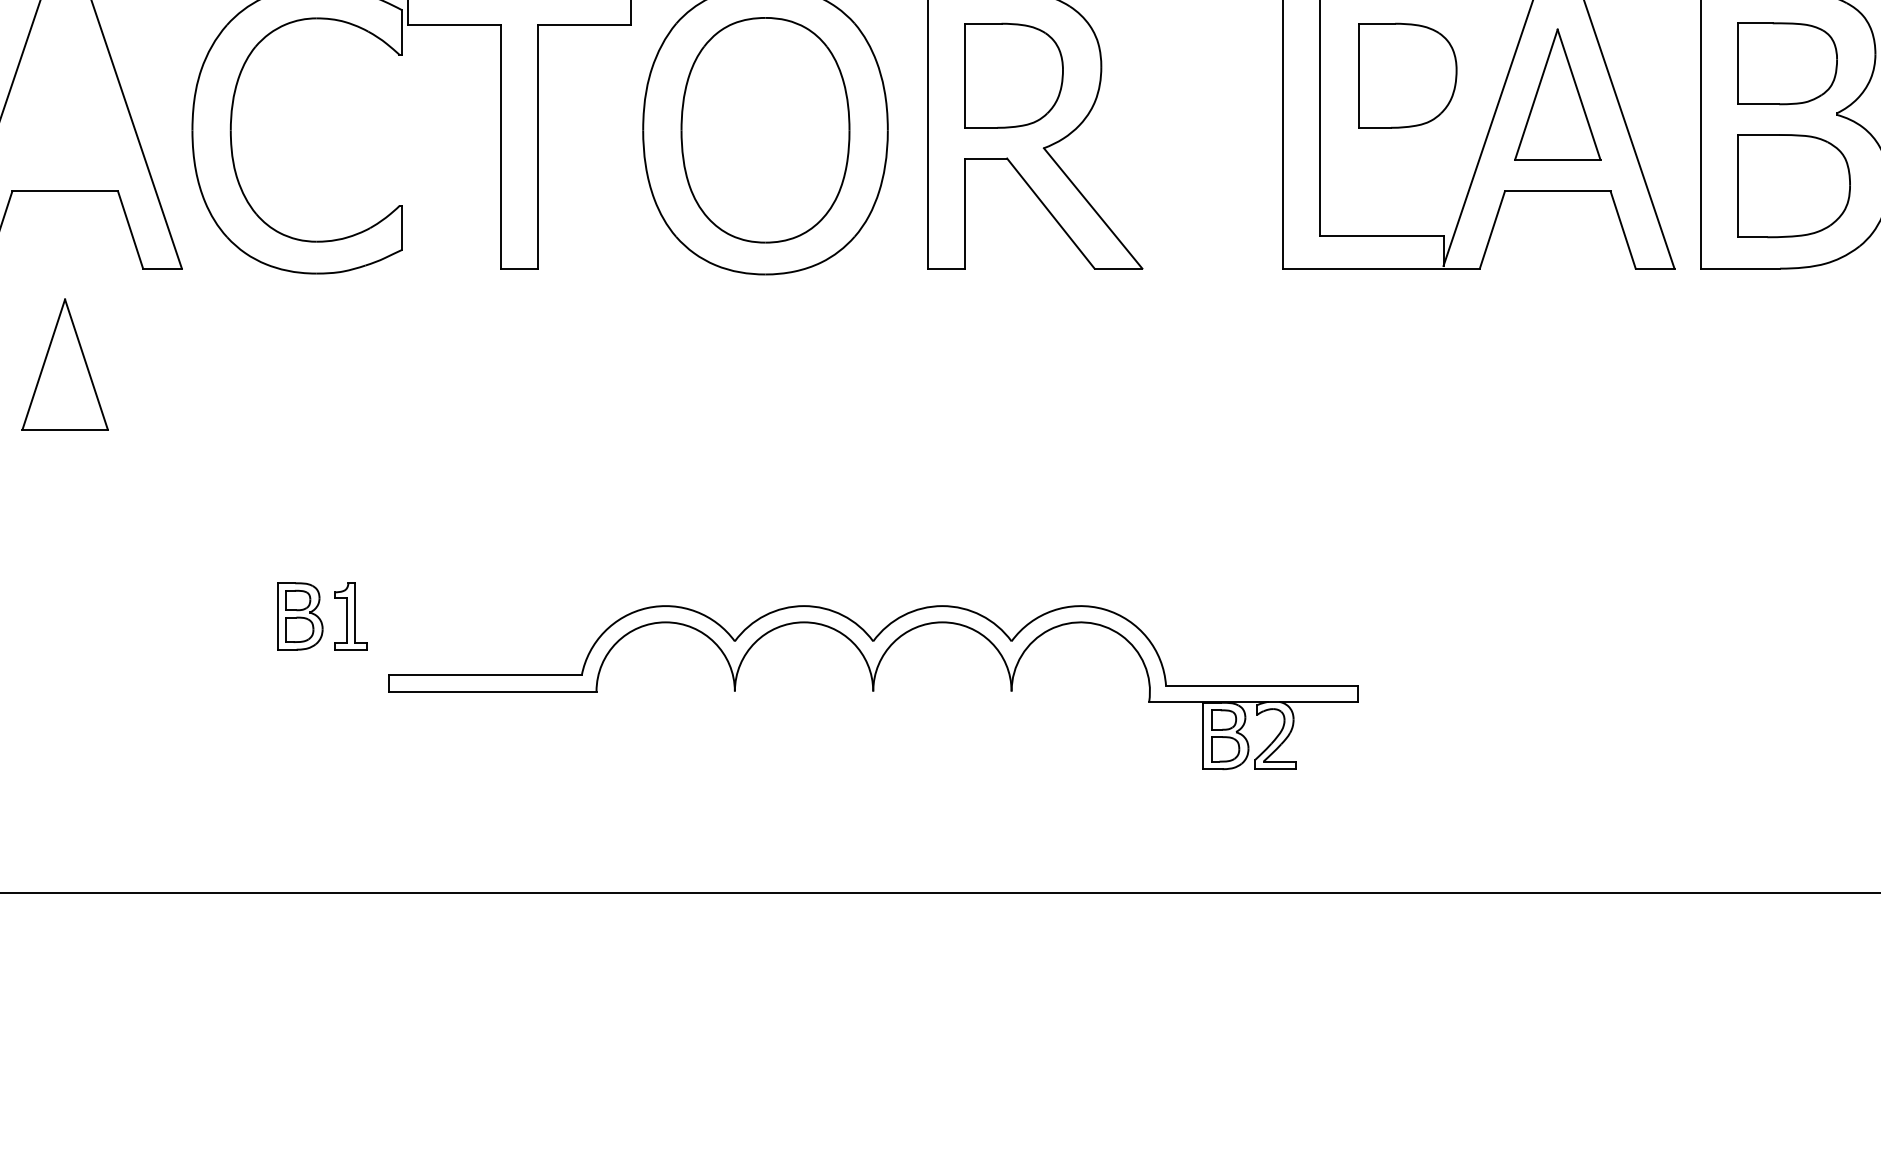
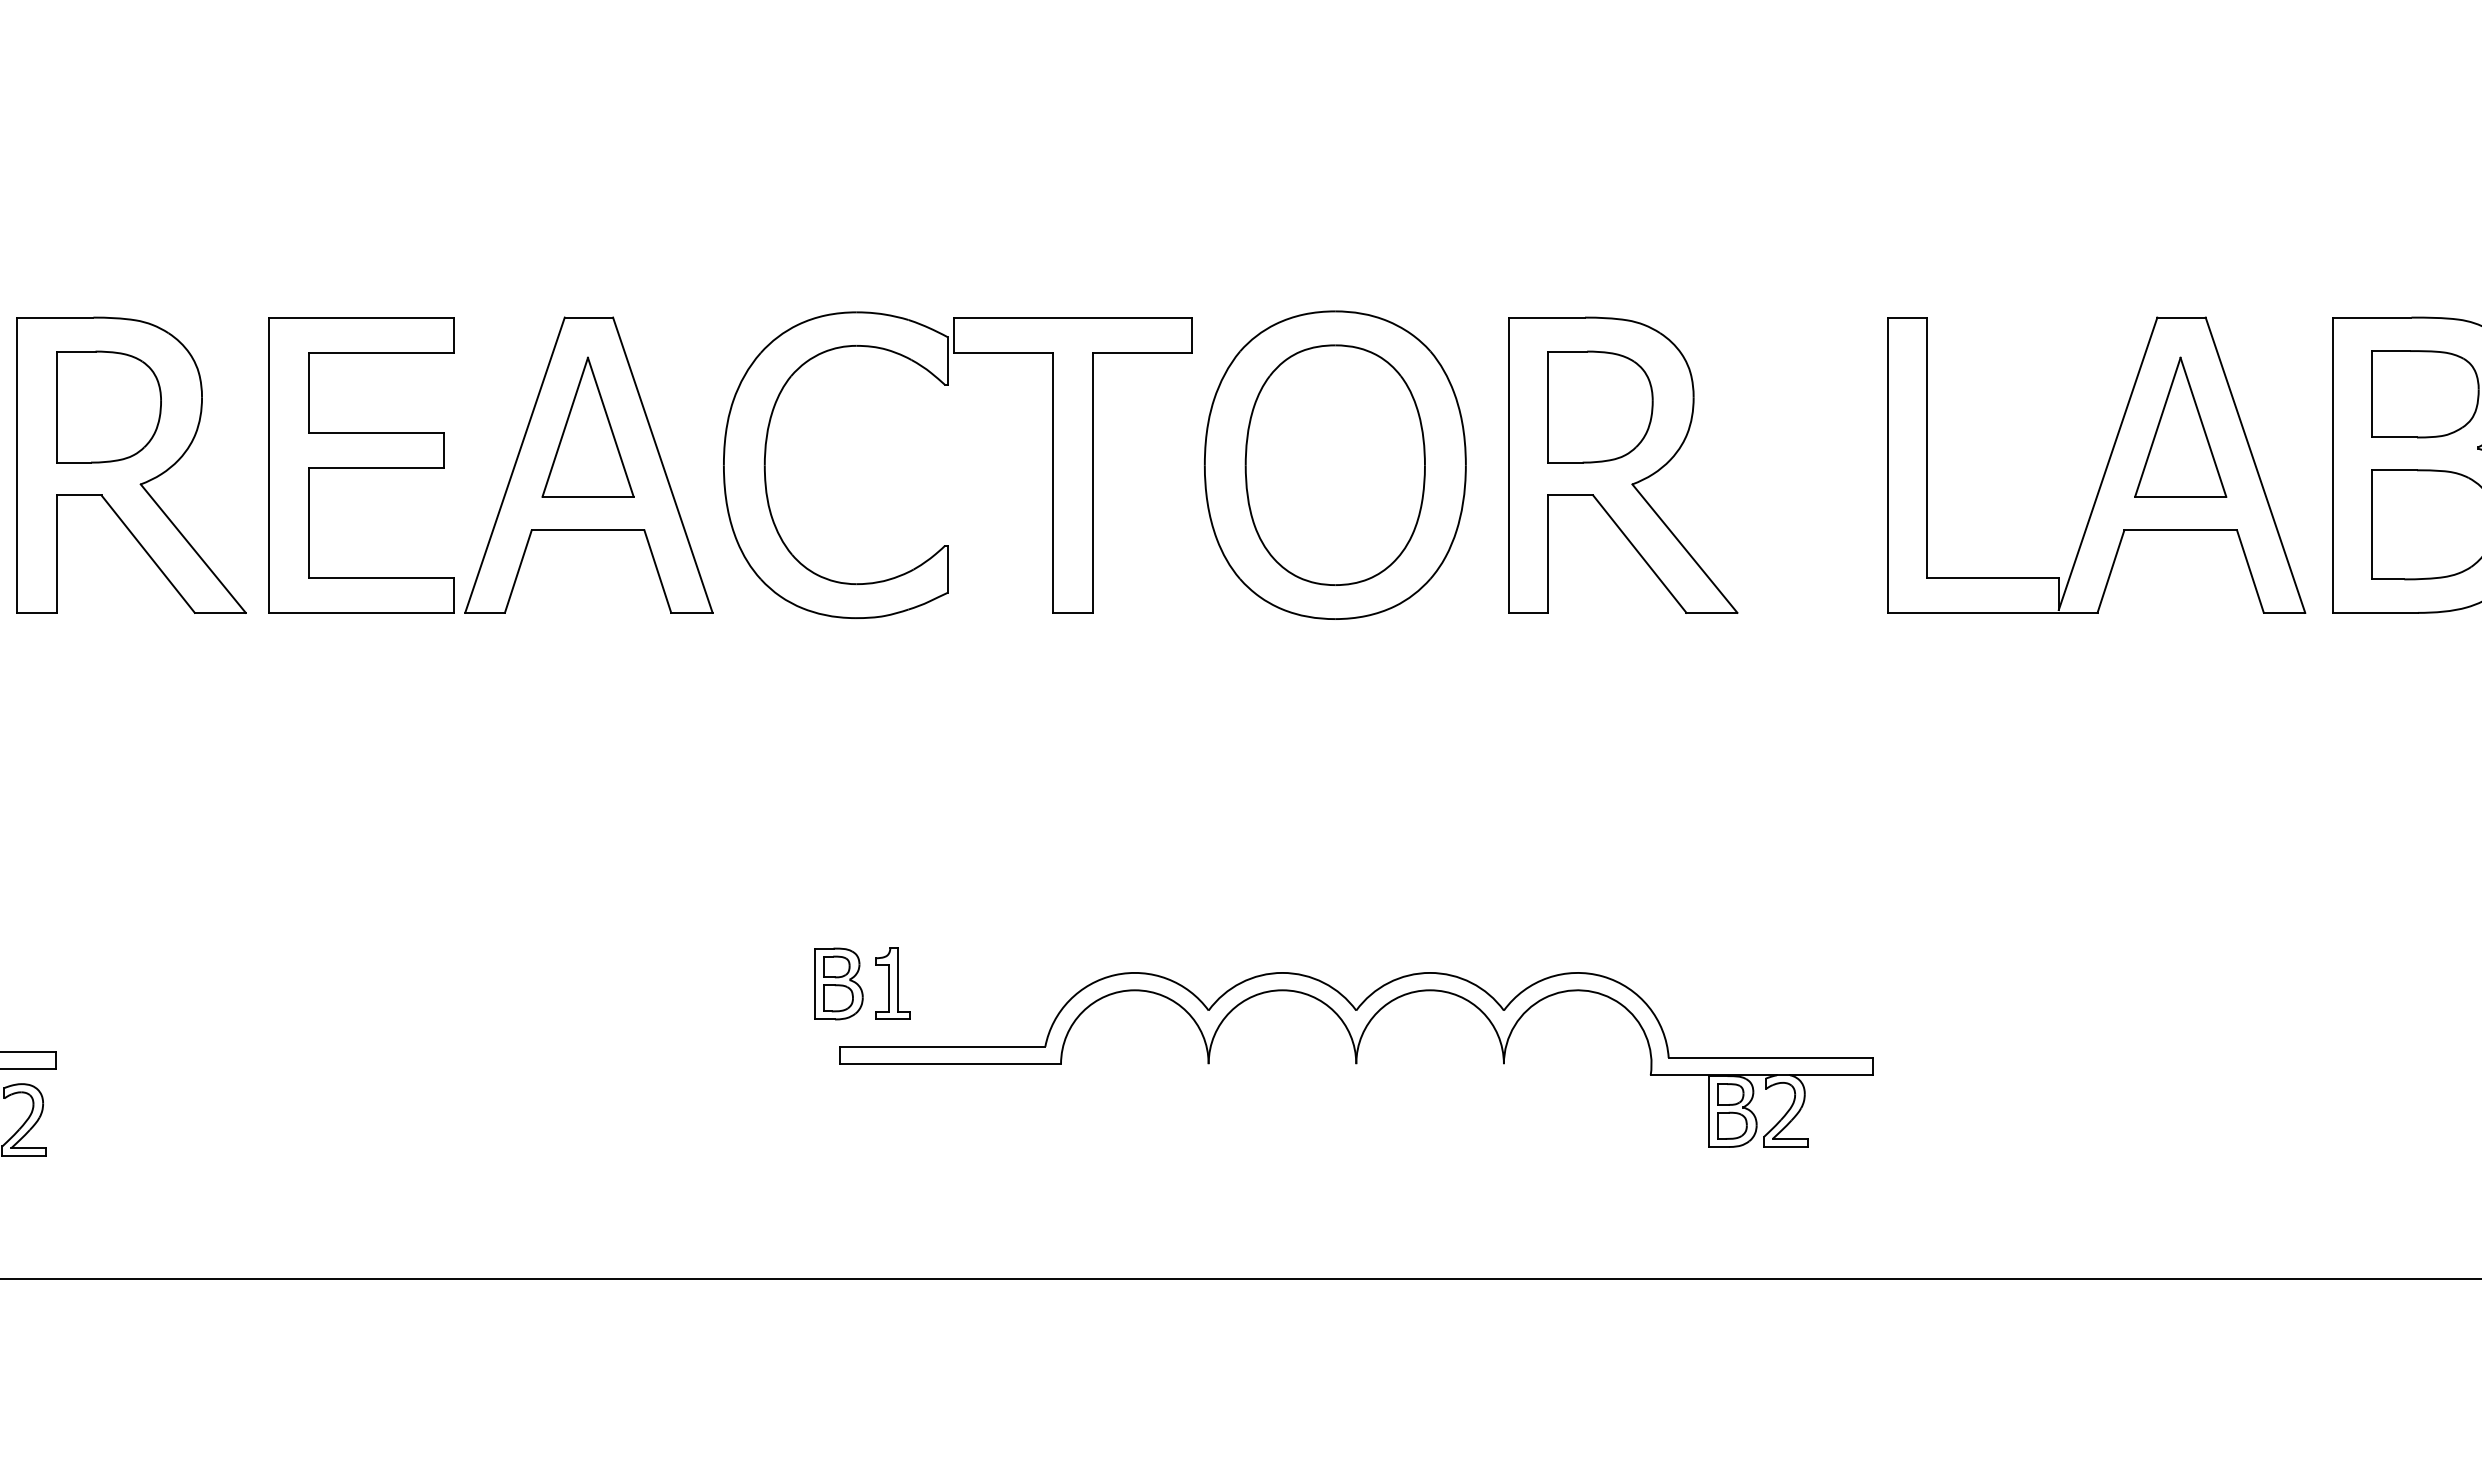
part: (1407, 75) -> (2020, 406), removed
part: (64, 363) -> (587, 426), moved
part: (873, 687) -> (1356, 1059), moved

